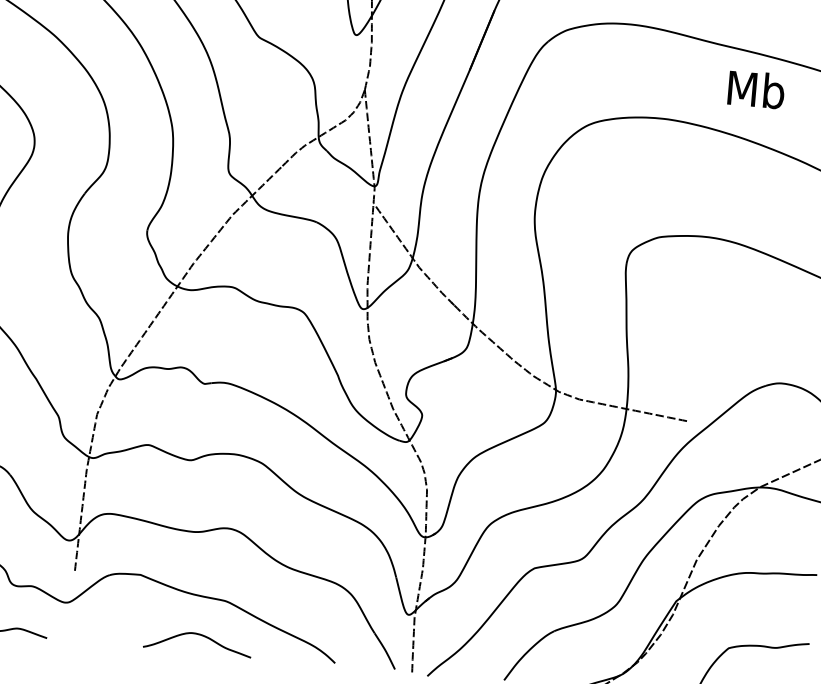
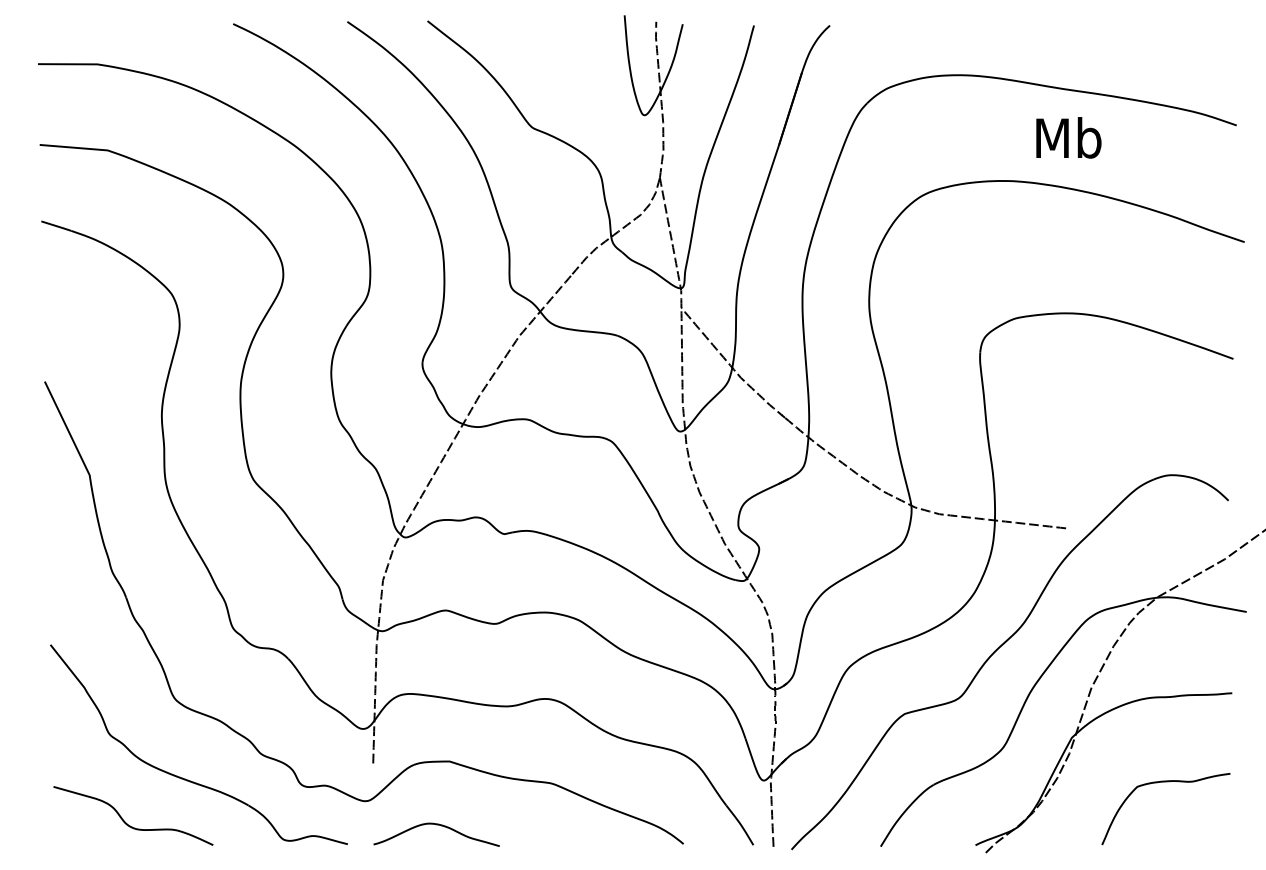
text: (756, 89) -> (1068, 137), moved
curve: (198, 635) -> (436, 825), moved

